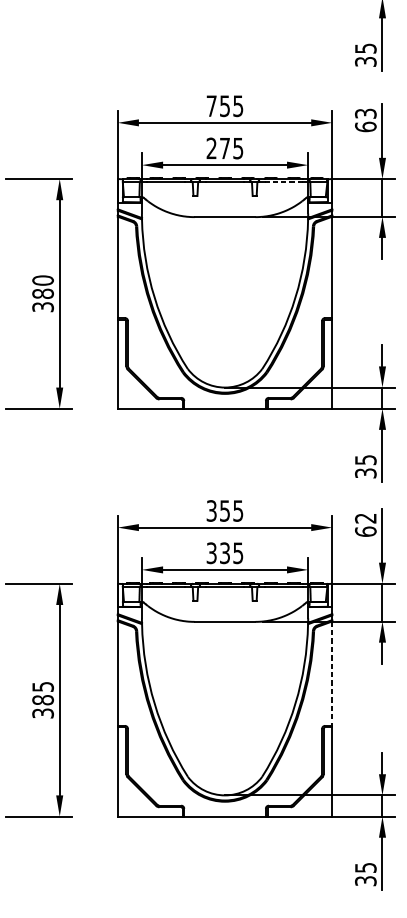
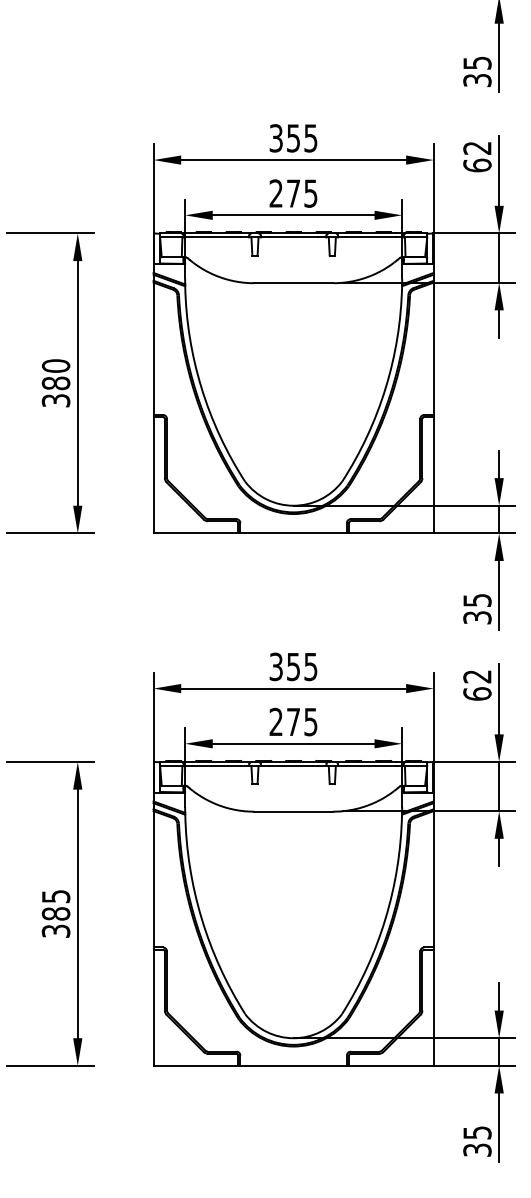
text: (211, 106) -> (275, 138), 755 -> 355
text: (365, 113) -> (477, 147), 63 -> 62
line: (283, 182) -> (370, 237), dashed -> solid
text: (218, 552) -> (284, 721), 335 -> 275
line: (332, 673) -> (433, 879), dashed -> solid

